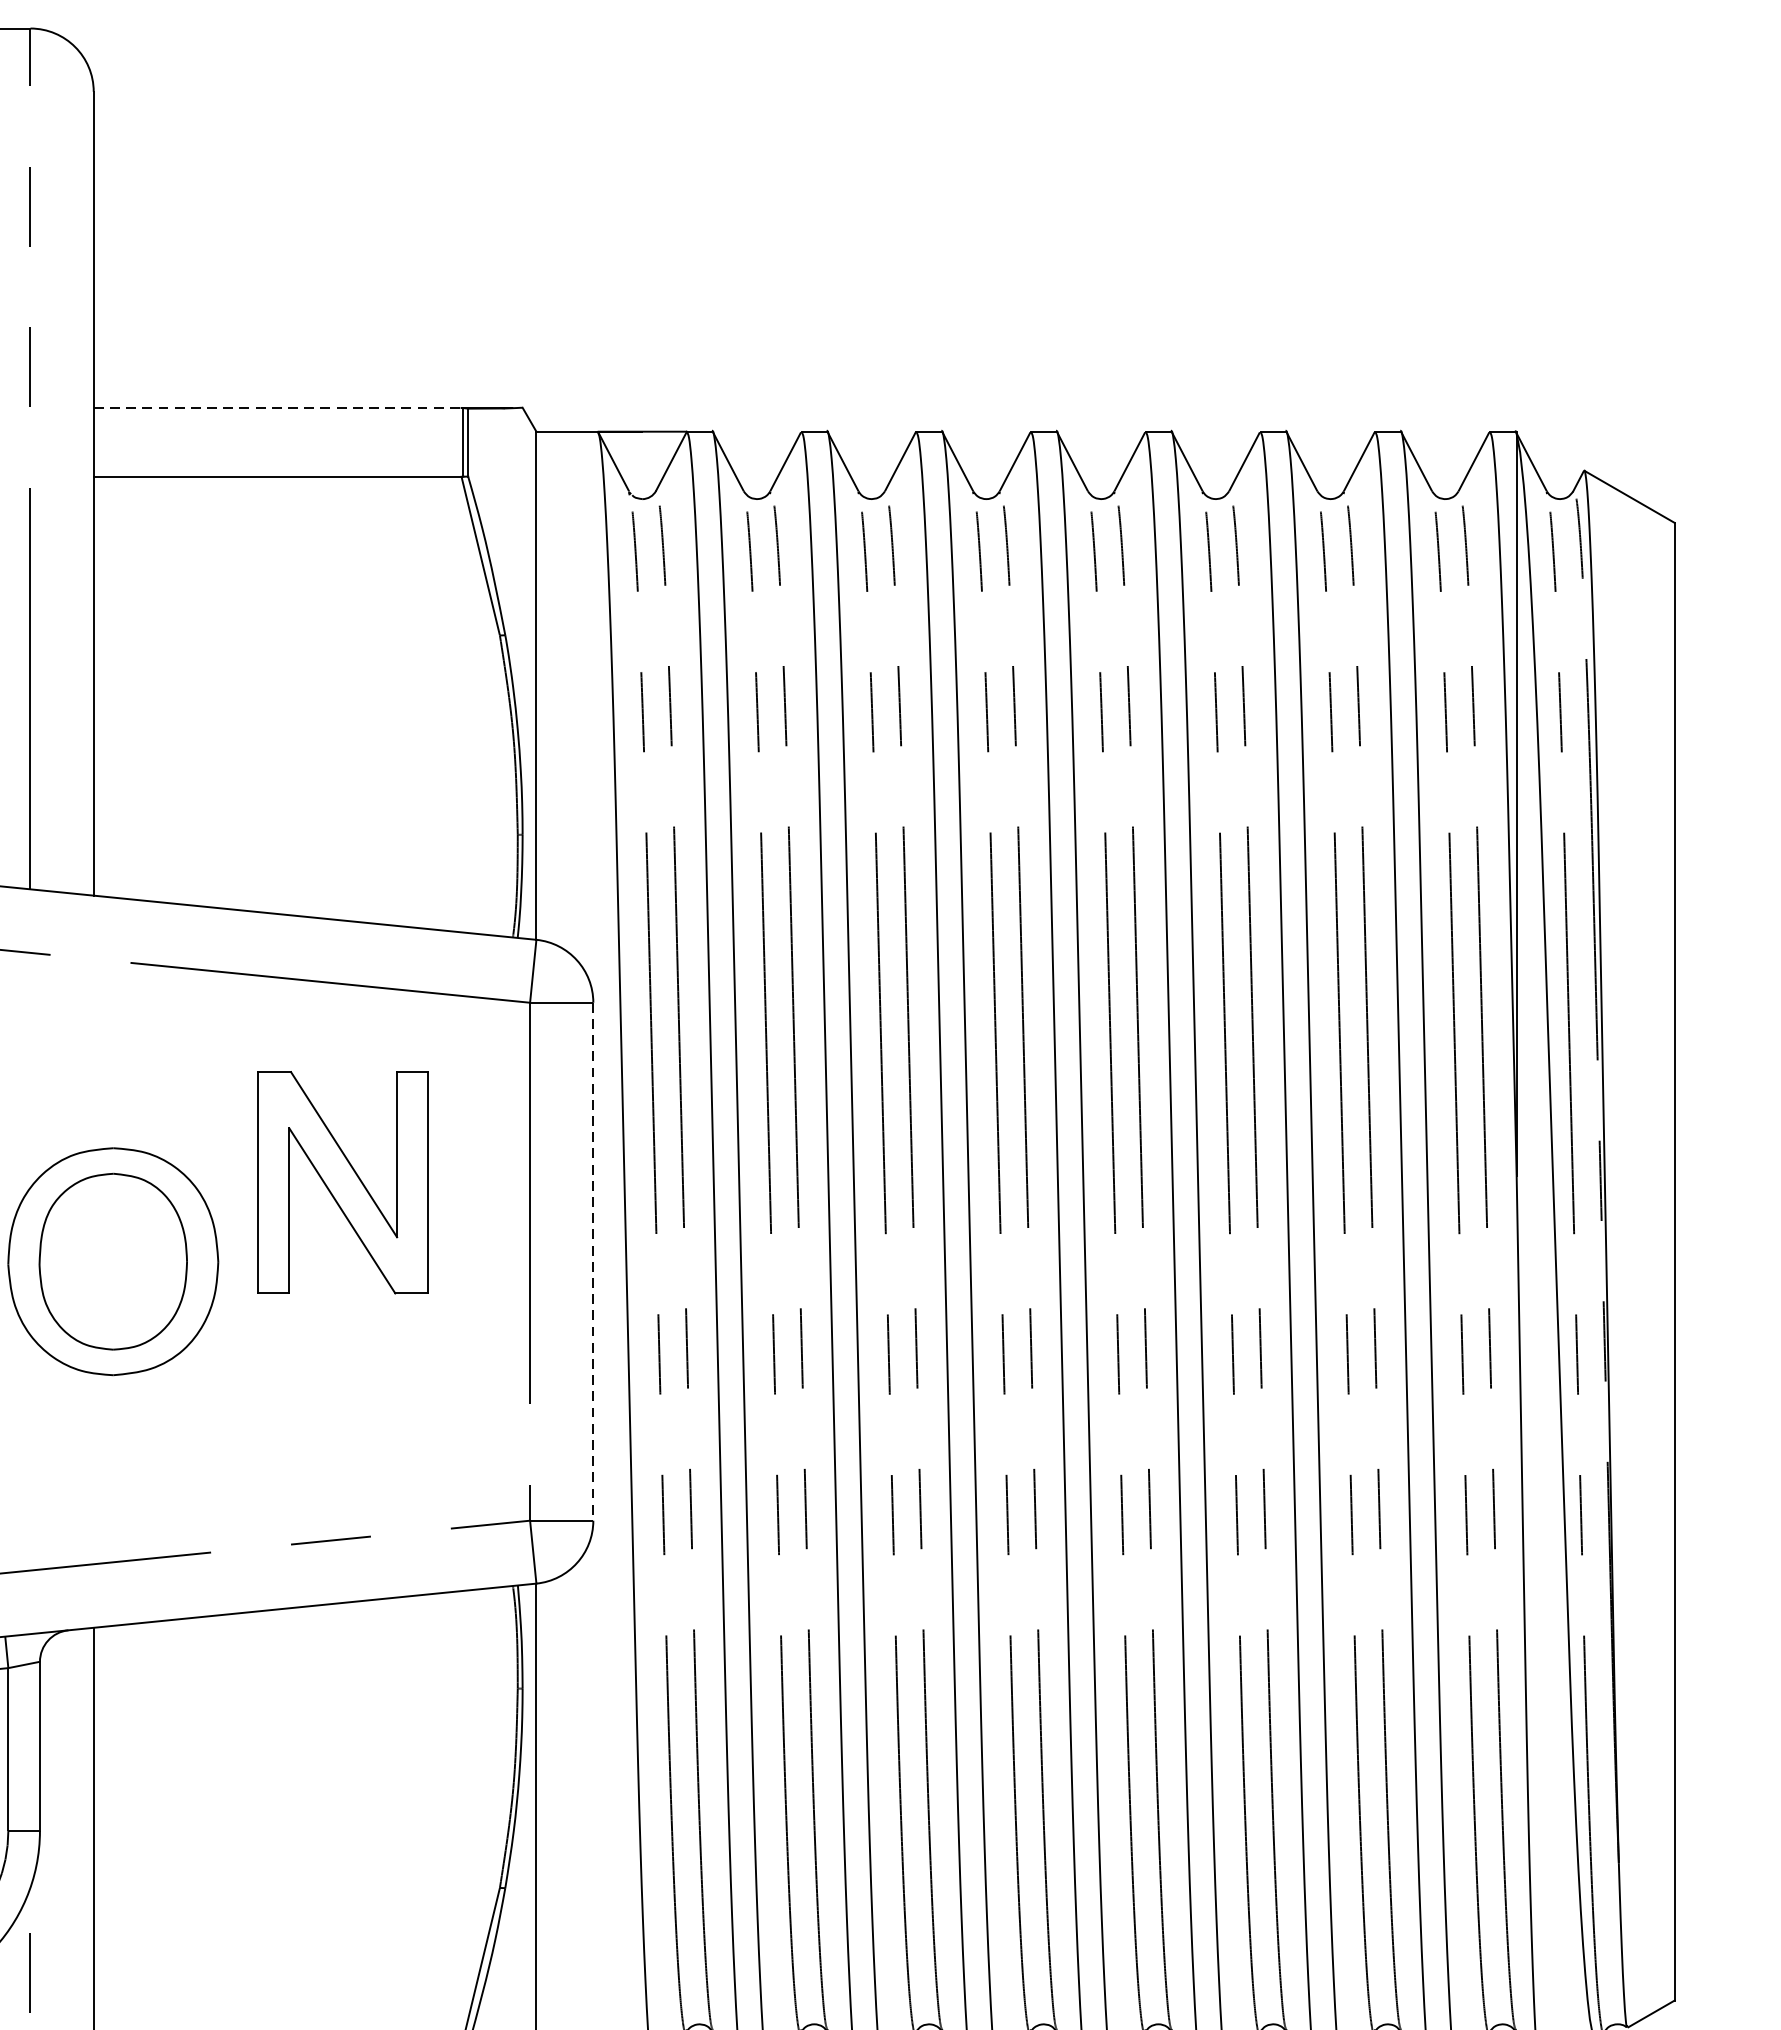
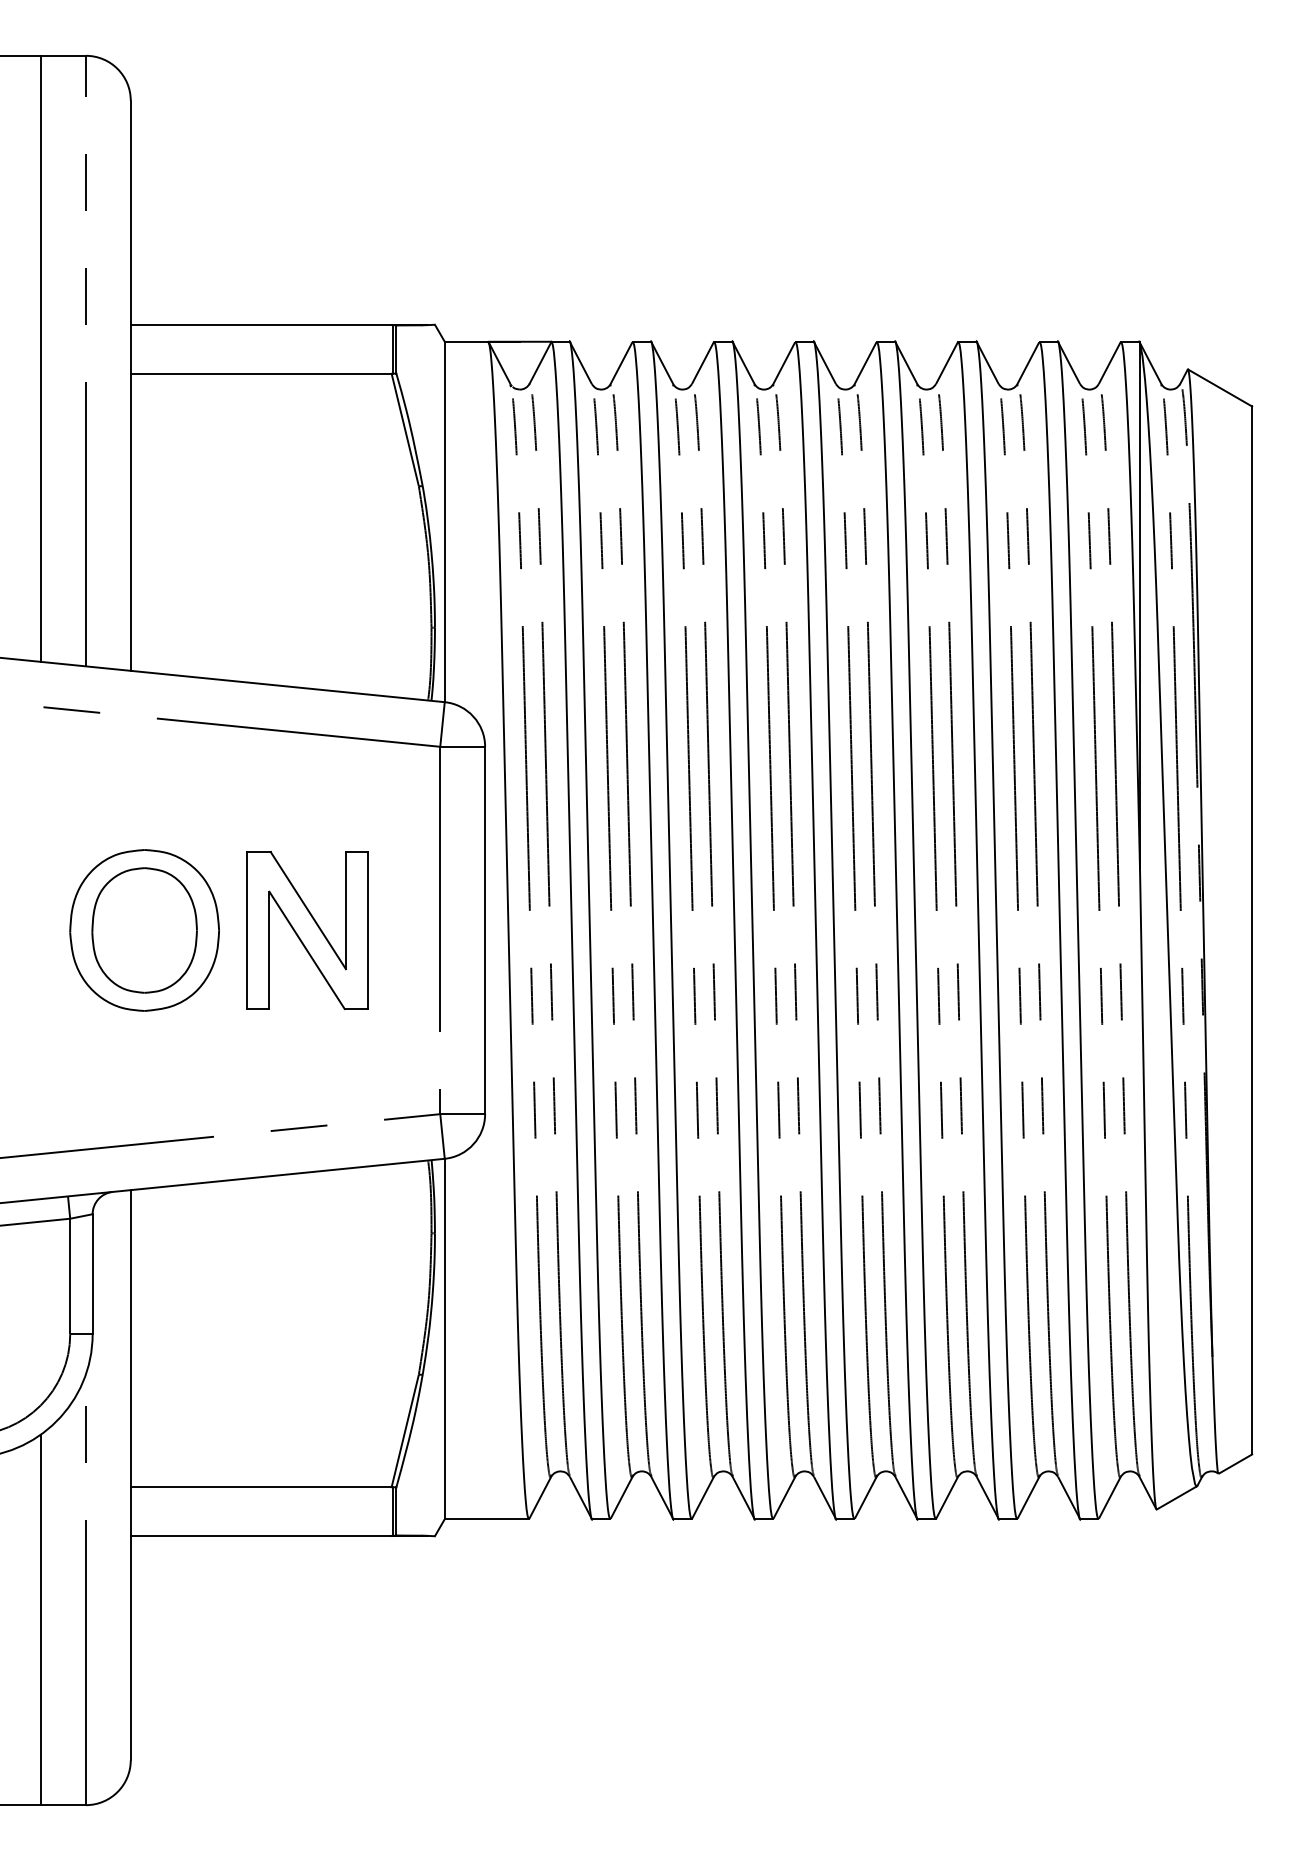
line: (278, 407) -> (261, 324), dashed -> solid
part: (342, 1182) -> (307, 930), moved
line: (593, 1261) -> (485, 930), dashed -> solid

